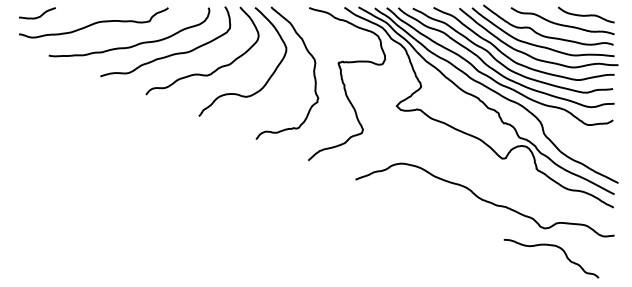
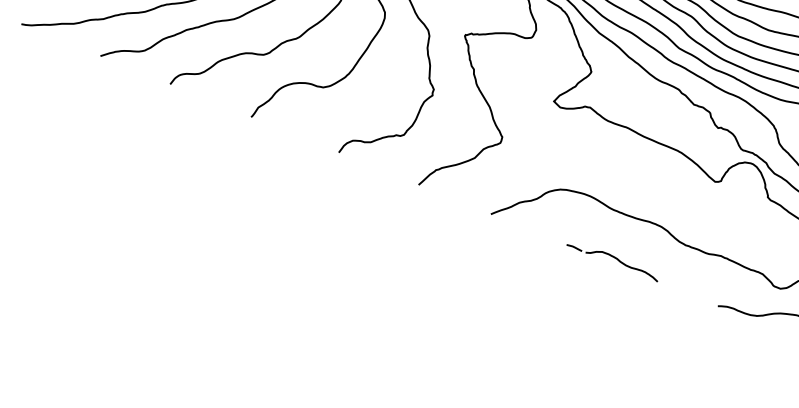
part: (434, 211) -> (611, 262), added

